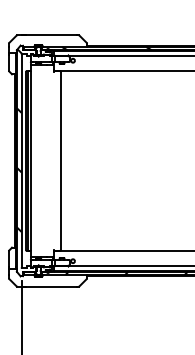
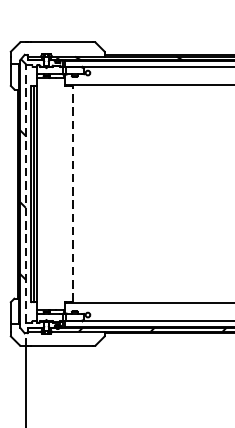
line: (21, 160) -> (25, 193), solid -> dashed
line: (60, 160) -> (72, 193), solid -> dashed

